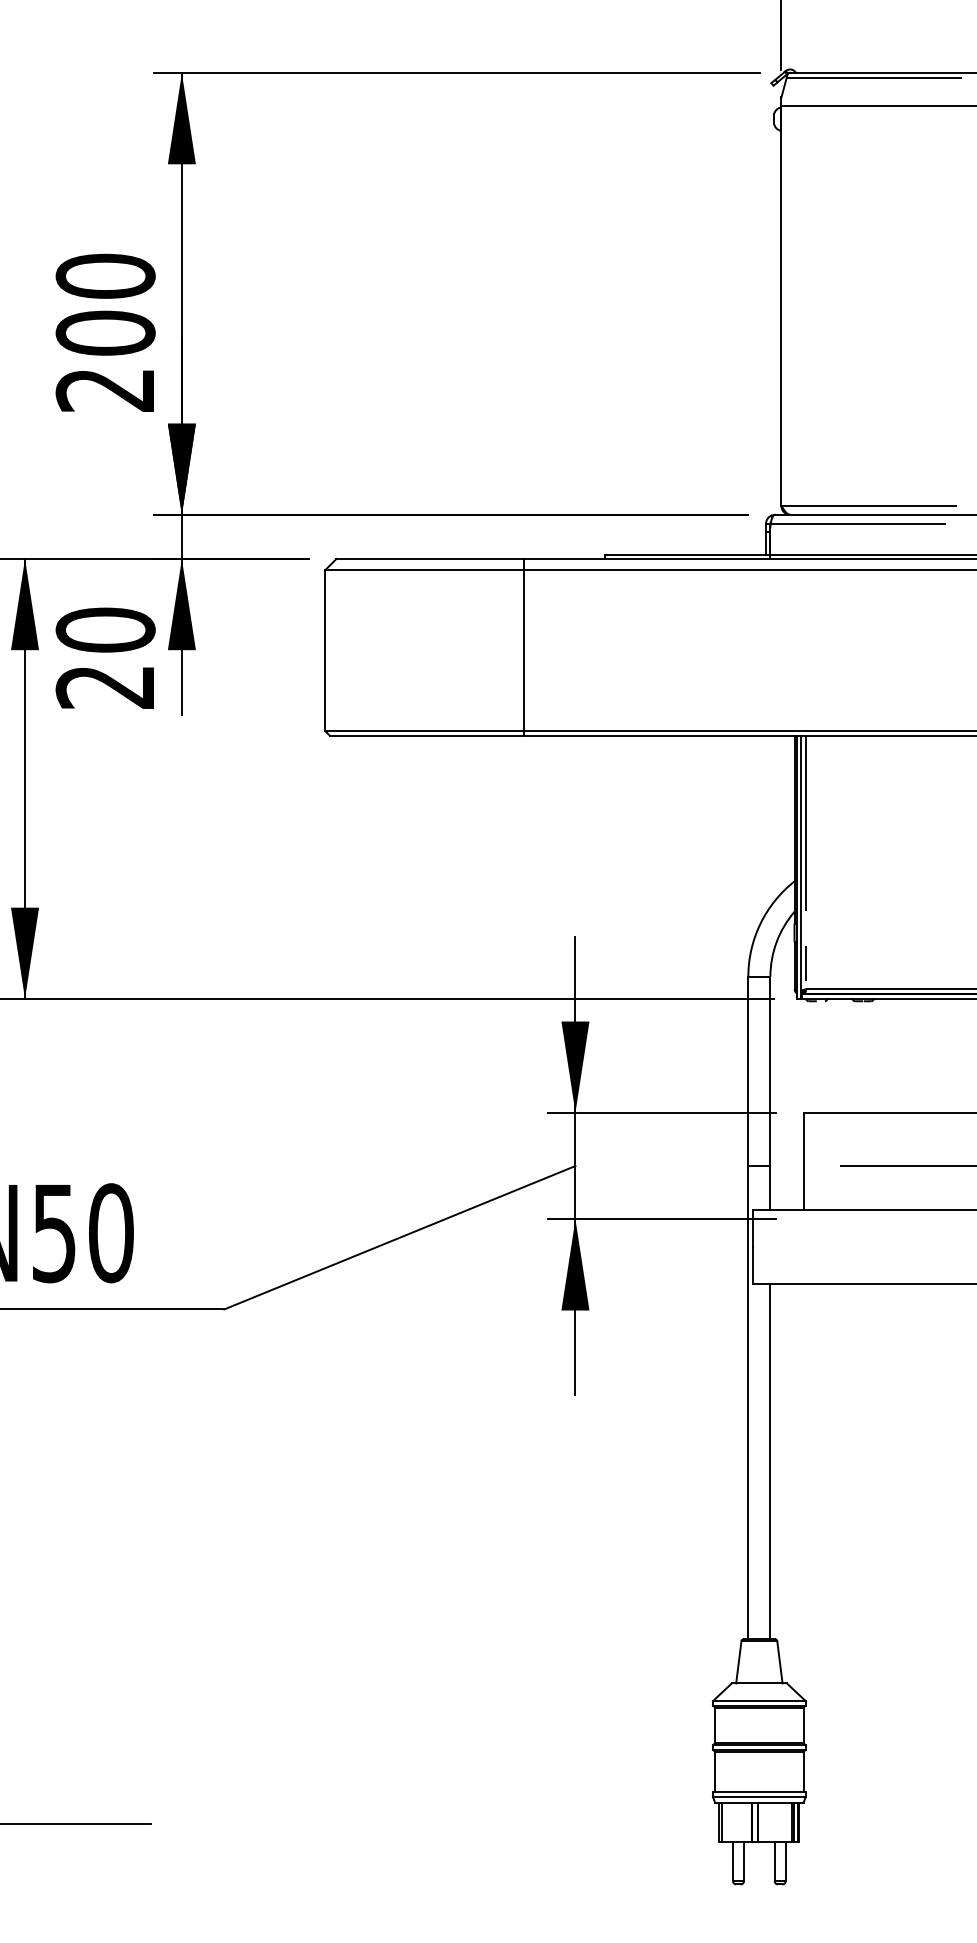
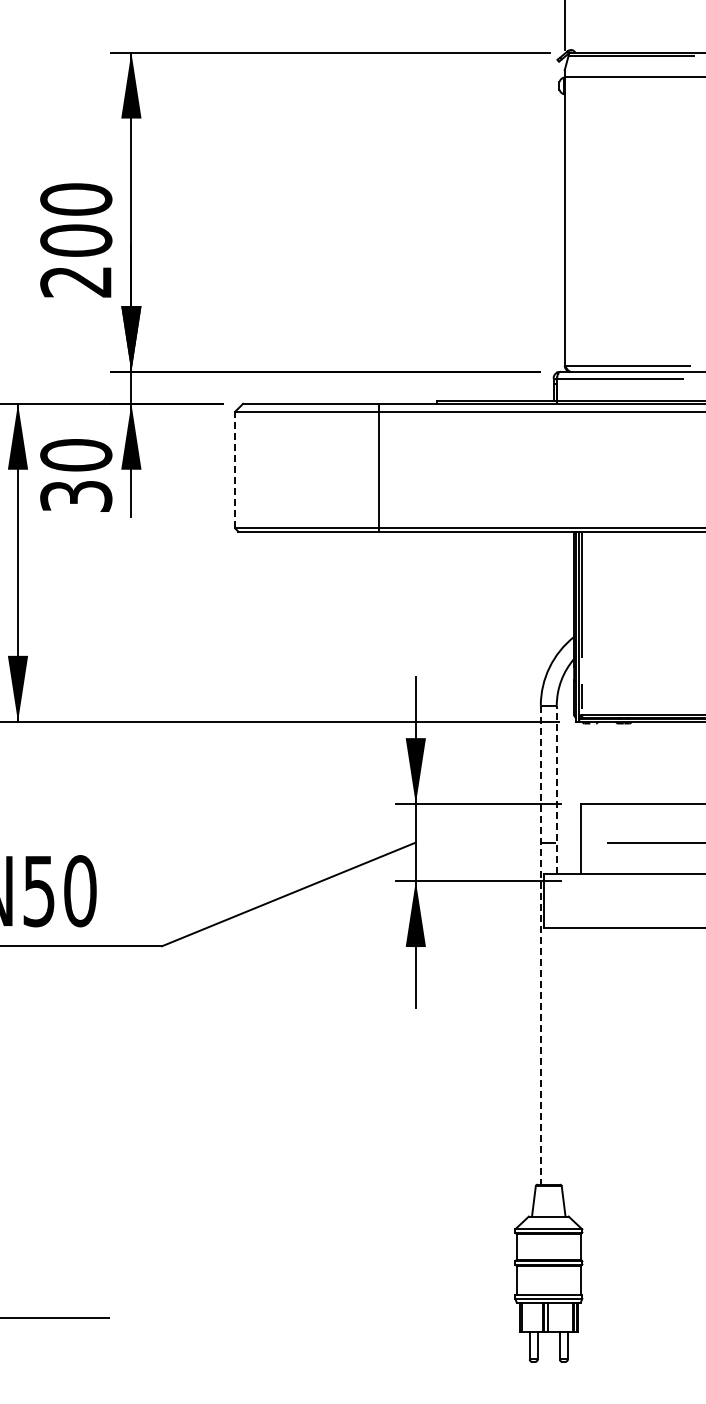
line: (325, 649) -> (235, 469), solid -> dashed
text: (105, 687) -> (76, 496), 20 -> 30
line: (770, 1092) -> (556, 789), solid -> dashed
line: (747, 1308) -> (540, 945), solid -> dashed
line: (770, 1461) -> (556, 1056), removed

